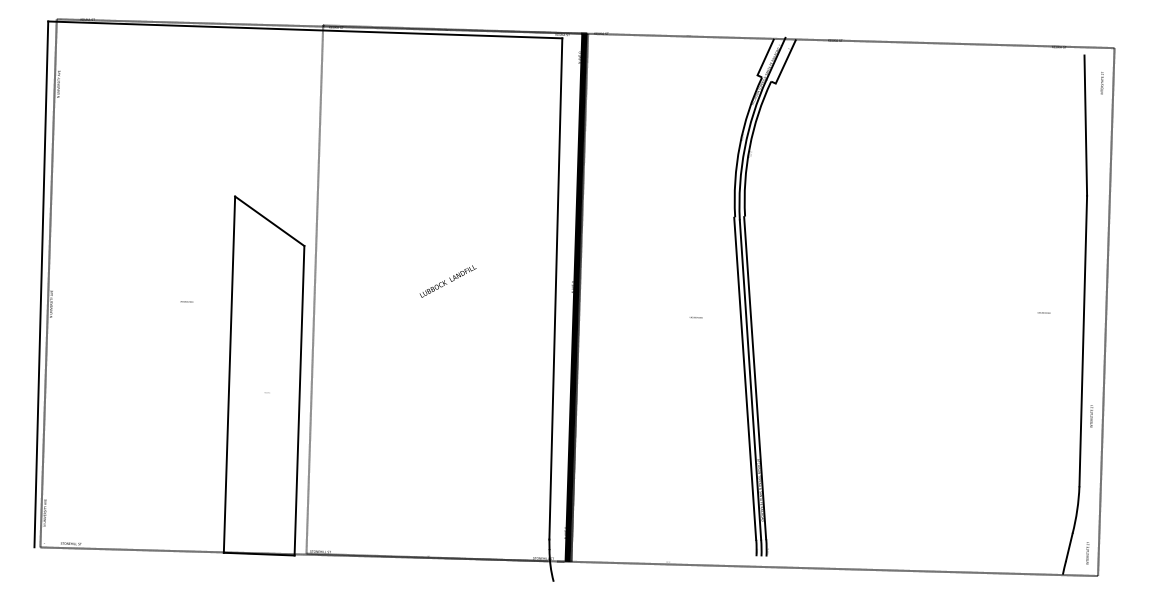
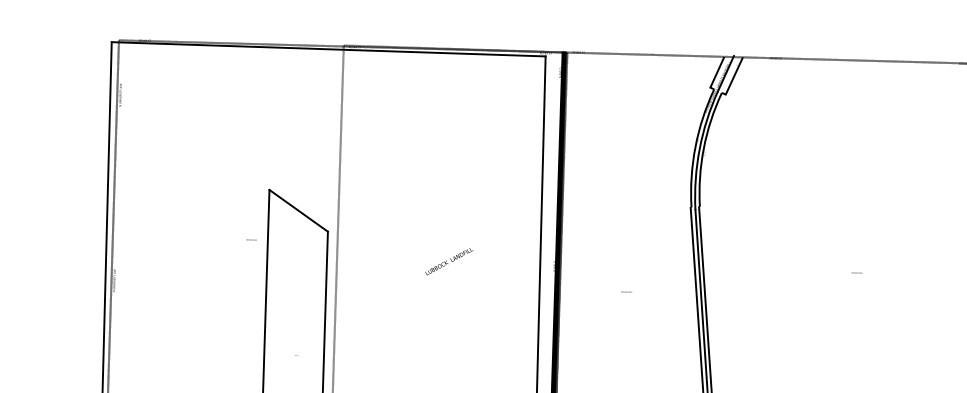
text: (186, 301) -> (251, 239), moved
text: (1043, 312) -> (856, 272), moved
text: (695, 317) -> (625, 292), moved

